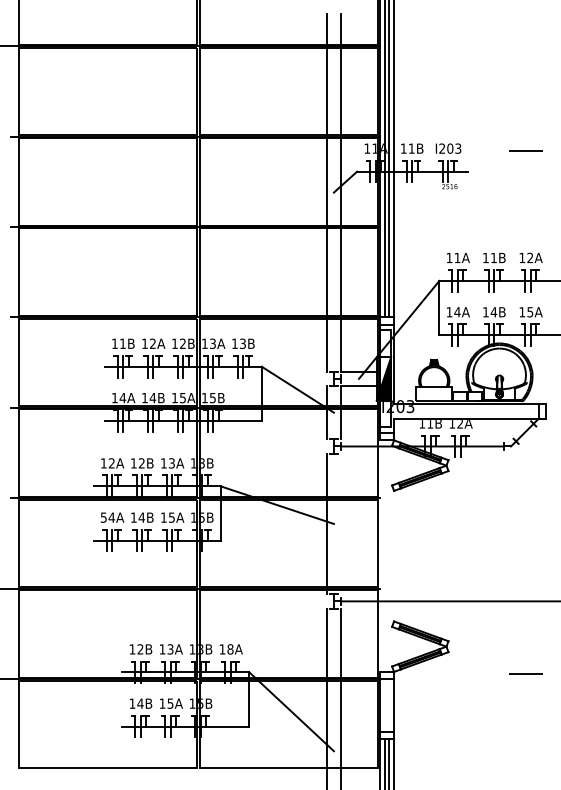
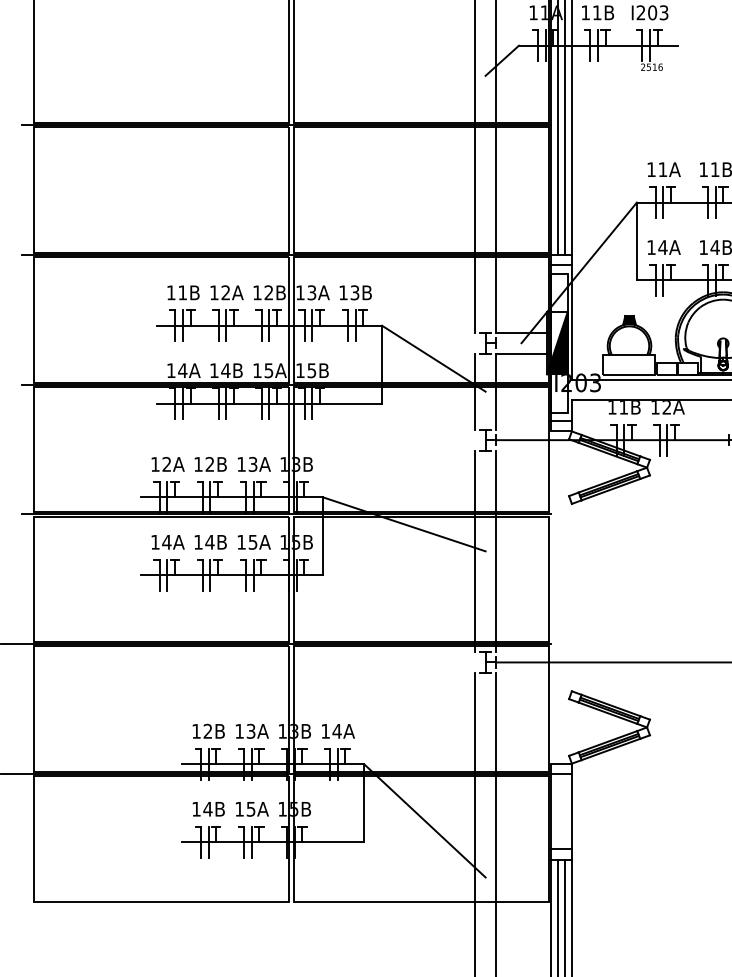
text: (103, 517) -> (154, 542), 54A -> 14A
line: (341, 523) -> (496, 550), added
text: (230, 649) -> (337, 731), 18A -> 14A

